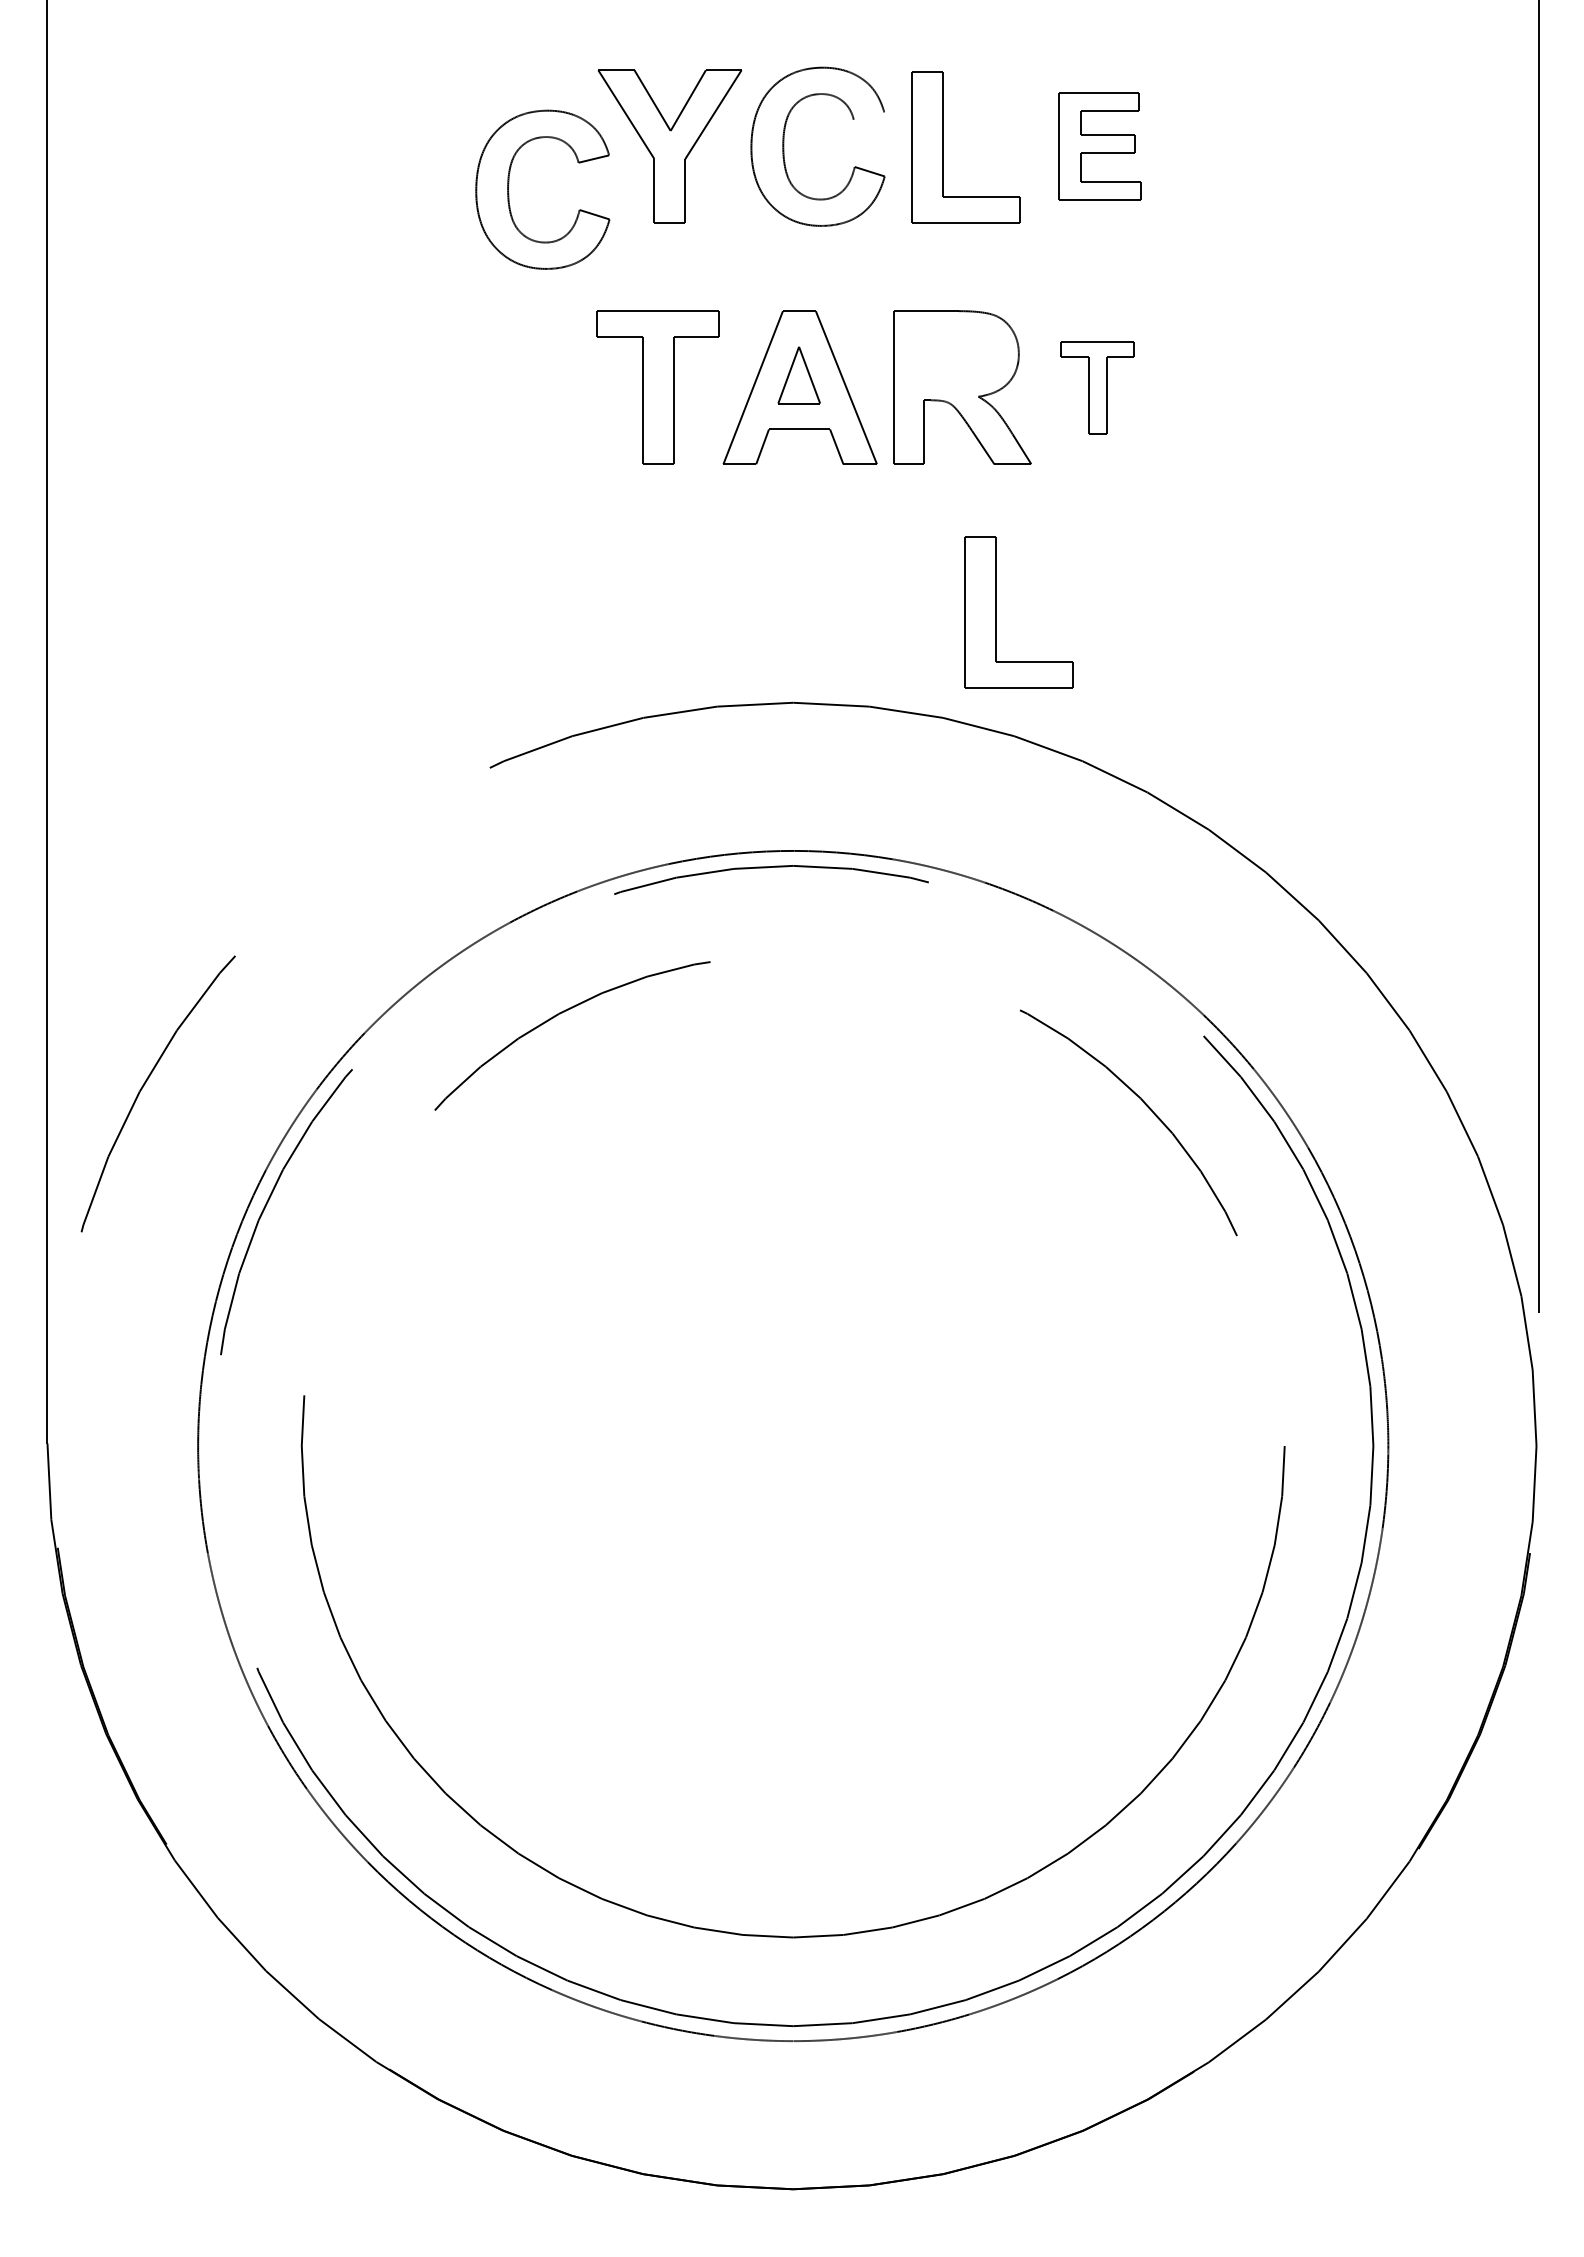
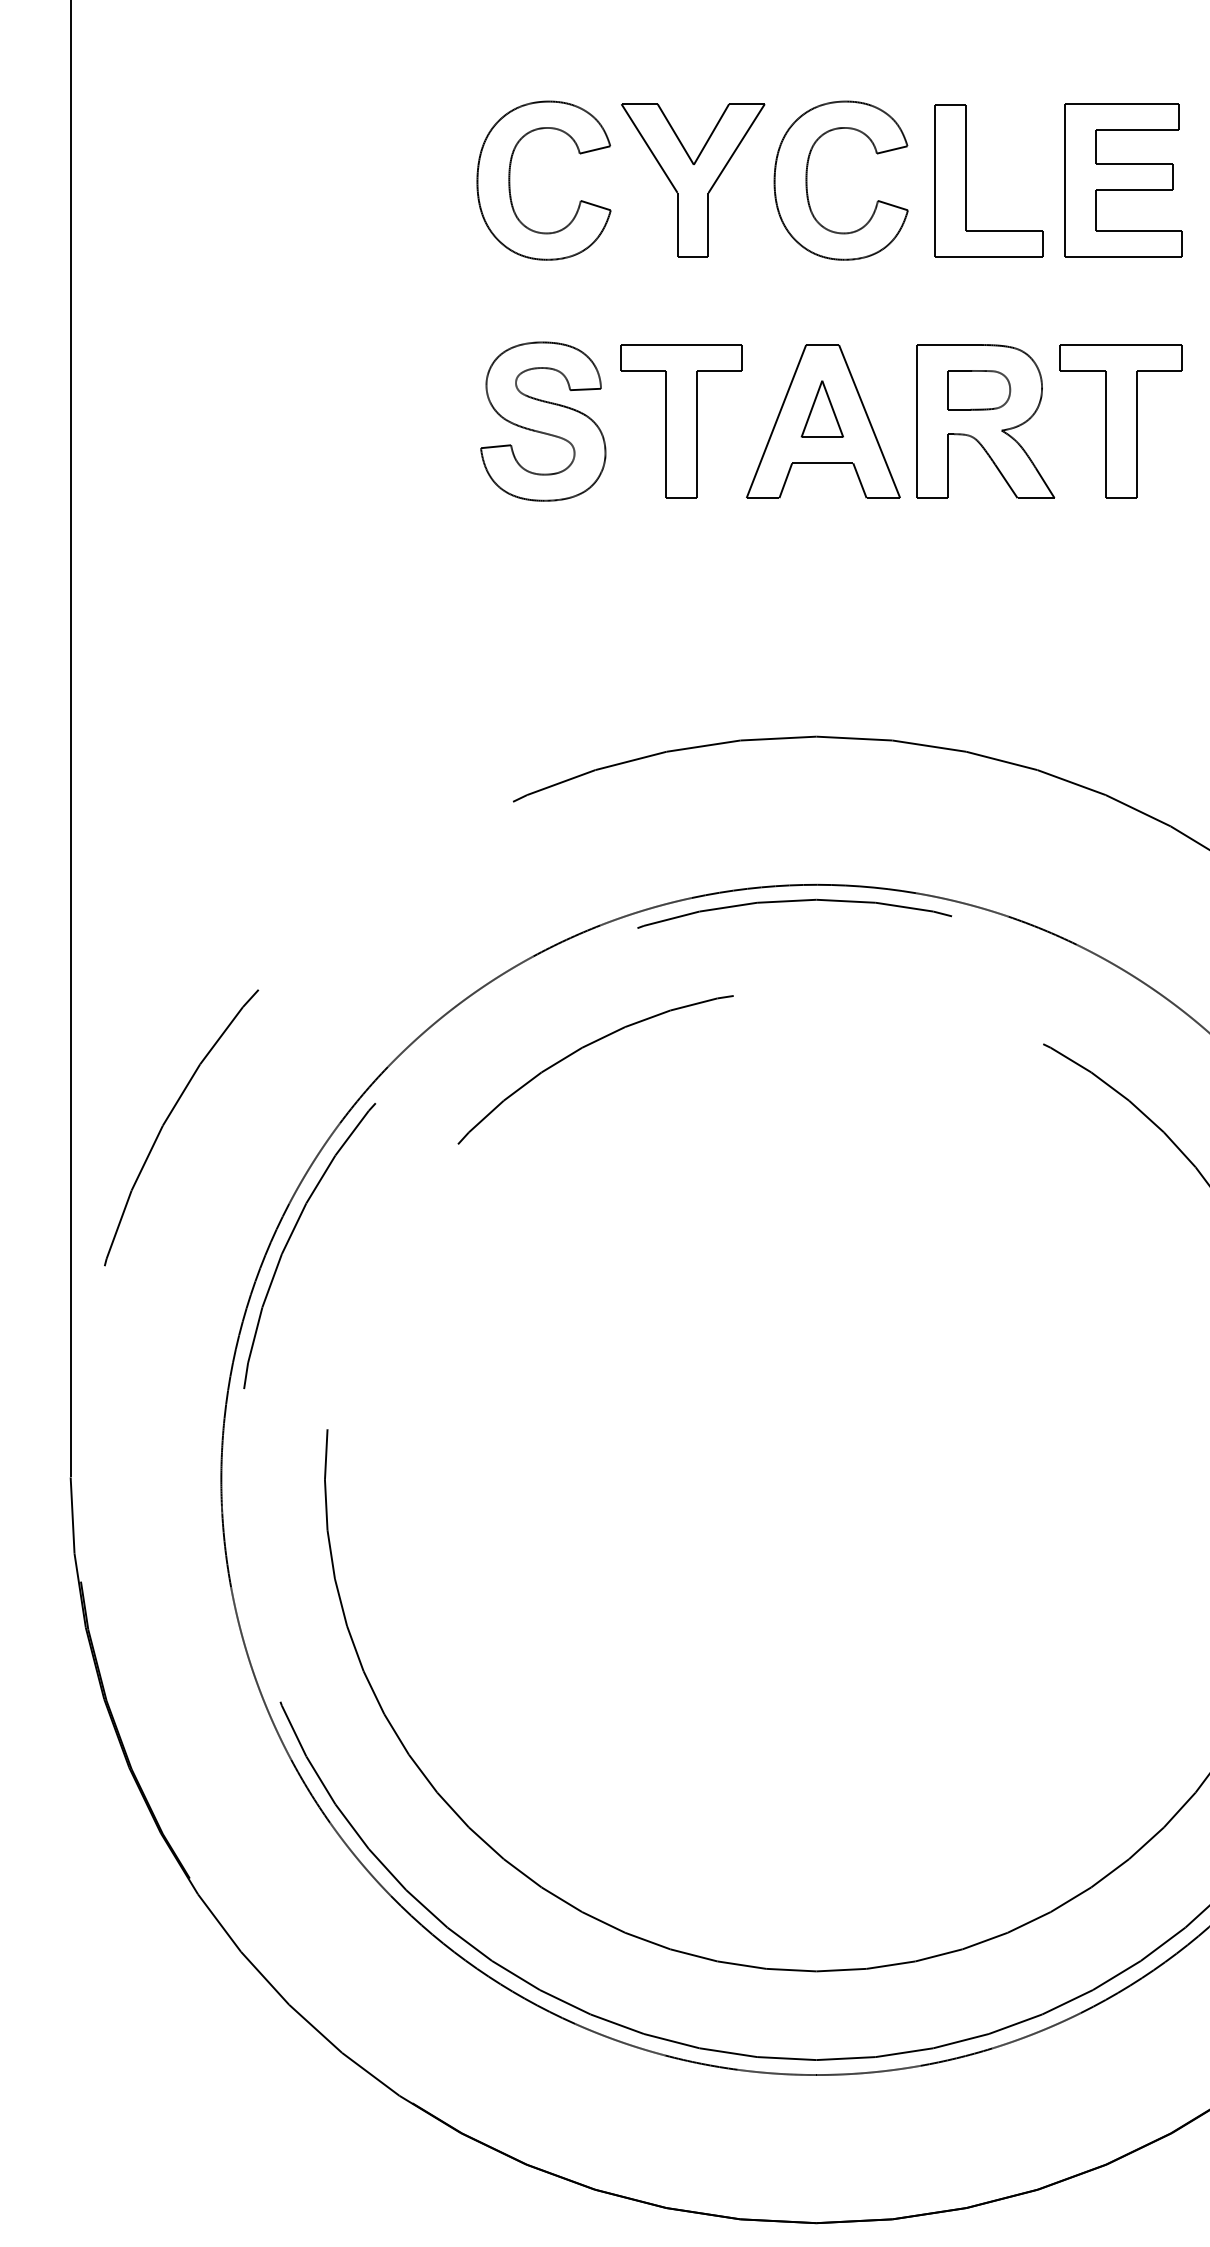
line: (868, 115) -> (891, 149), added
part: (1099, 146) -> (1122, 180), size x1.43
part: (509, 193) -> (510, 184), moved
part: (955, 356) -> (978, 390), added
part: (520, 387) -> (543, 421), added
part: (1097, 387) -> (1120, 421), size x1.67
part: (996, 612) -> (1019, 646), removed

